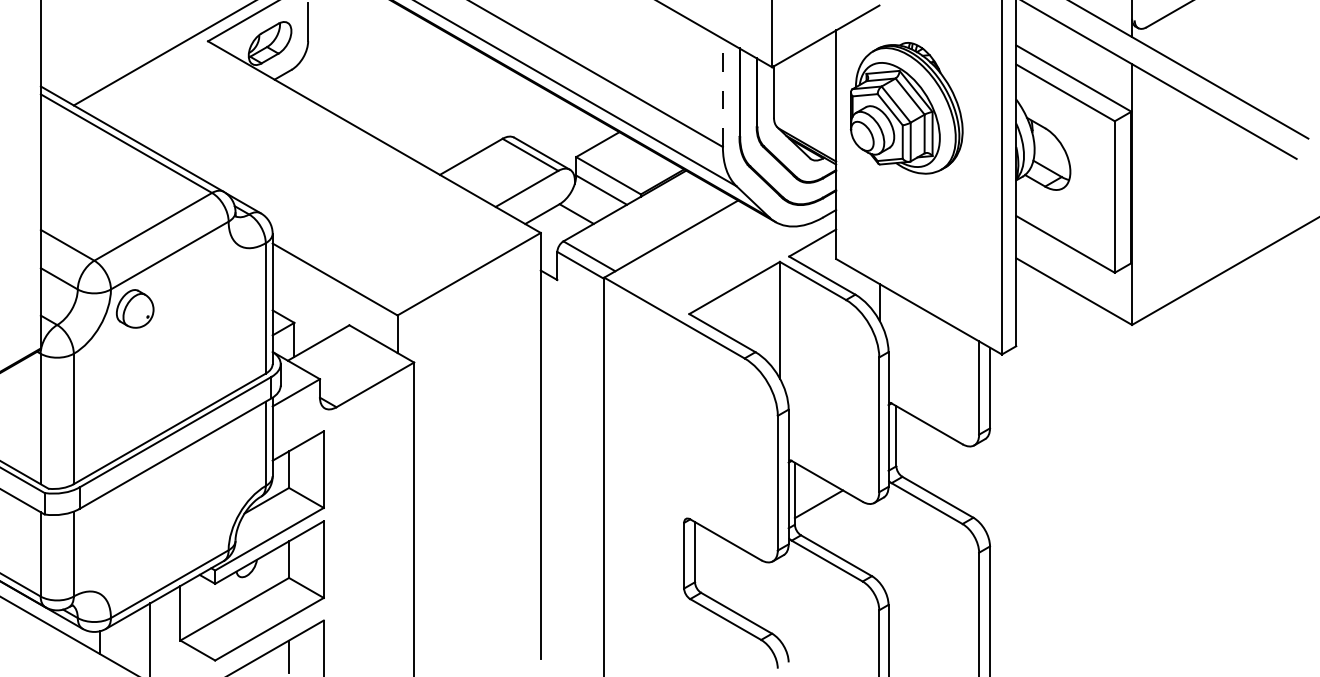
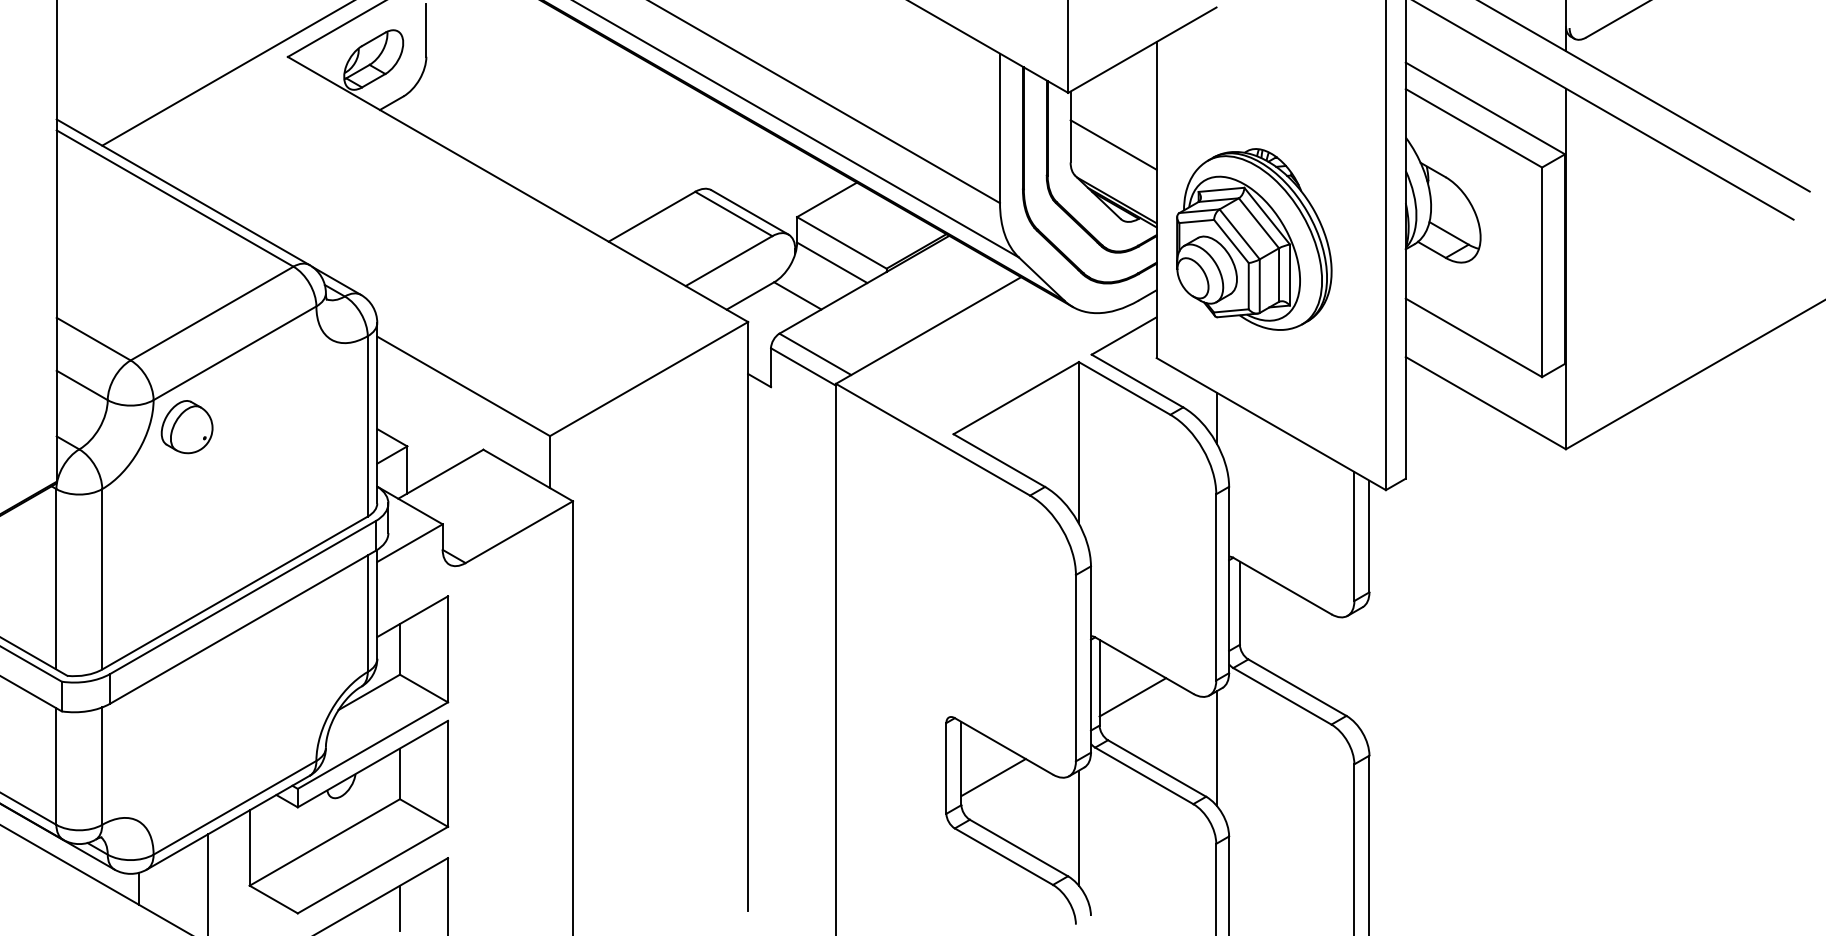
line: (722, 92) -> (999, 127), dashed -> solid
line: (804, 104) -> (1112, 144), added
part: (906, 108) -> (1253, 239), moved
line: (879, 540) -> (1216, 747), added
line: (718, 561) -> (993, 776), added
line: (779, 598) -> (1078, 827), added

